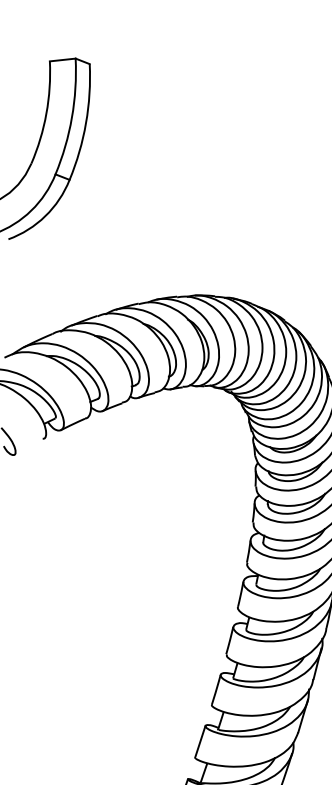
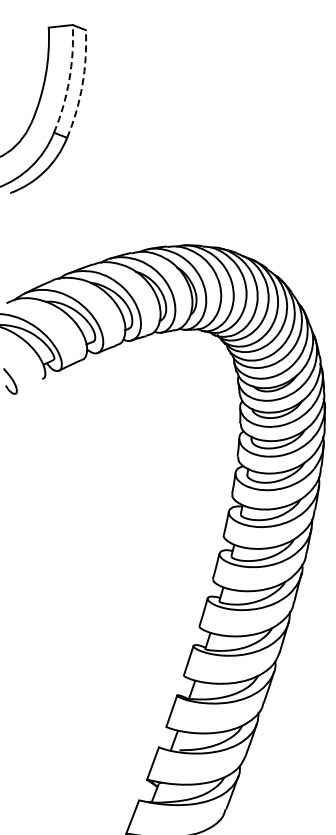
arc: (72, 117) -> (69, 79), solid -> dashed
arc: (86, 123) -> (82, 85), solid -> dashed

